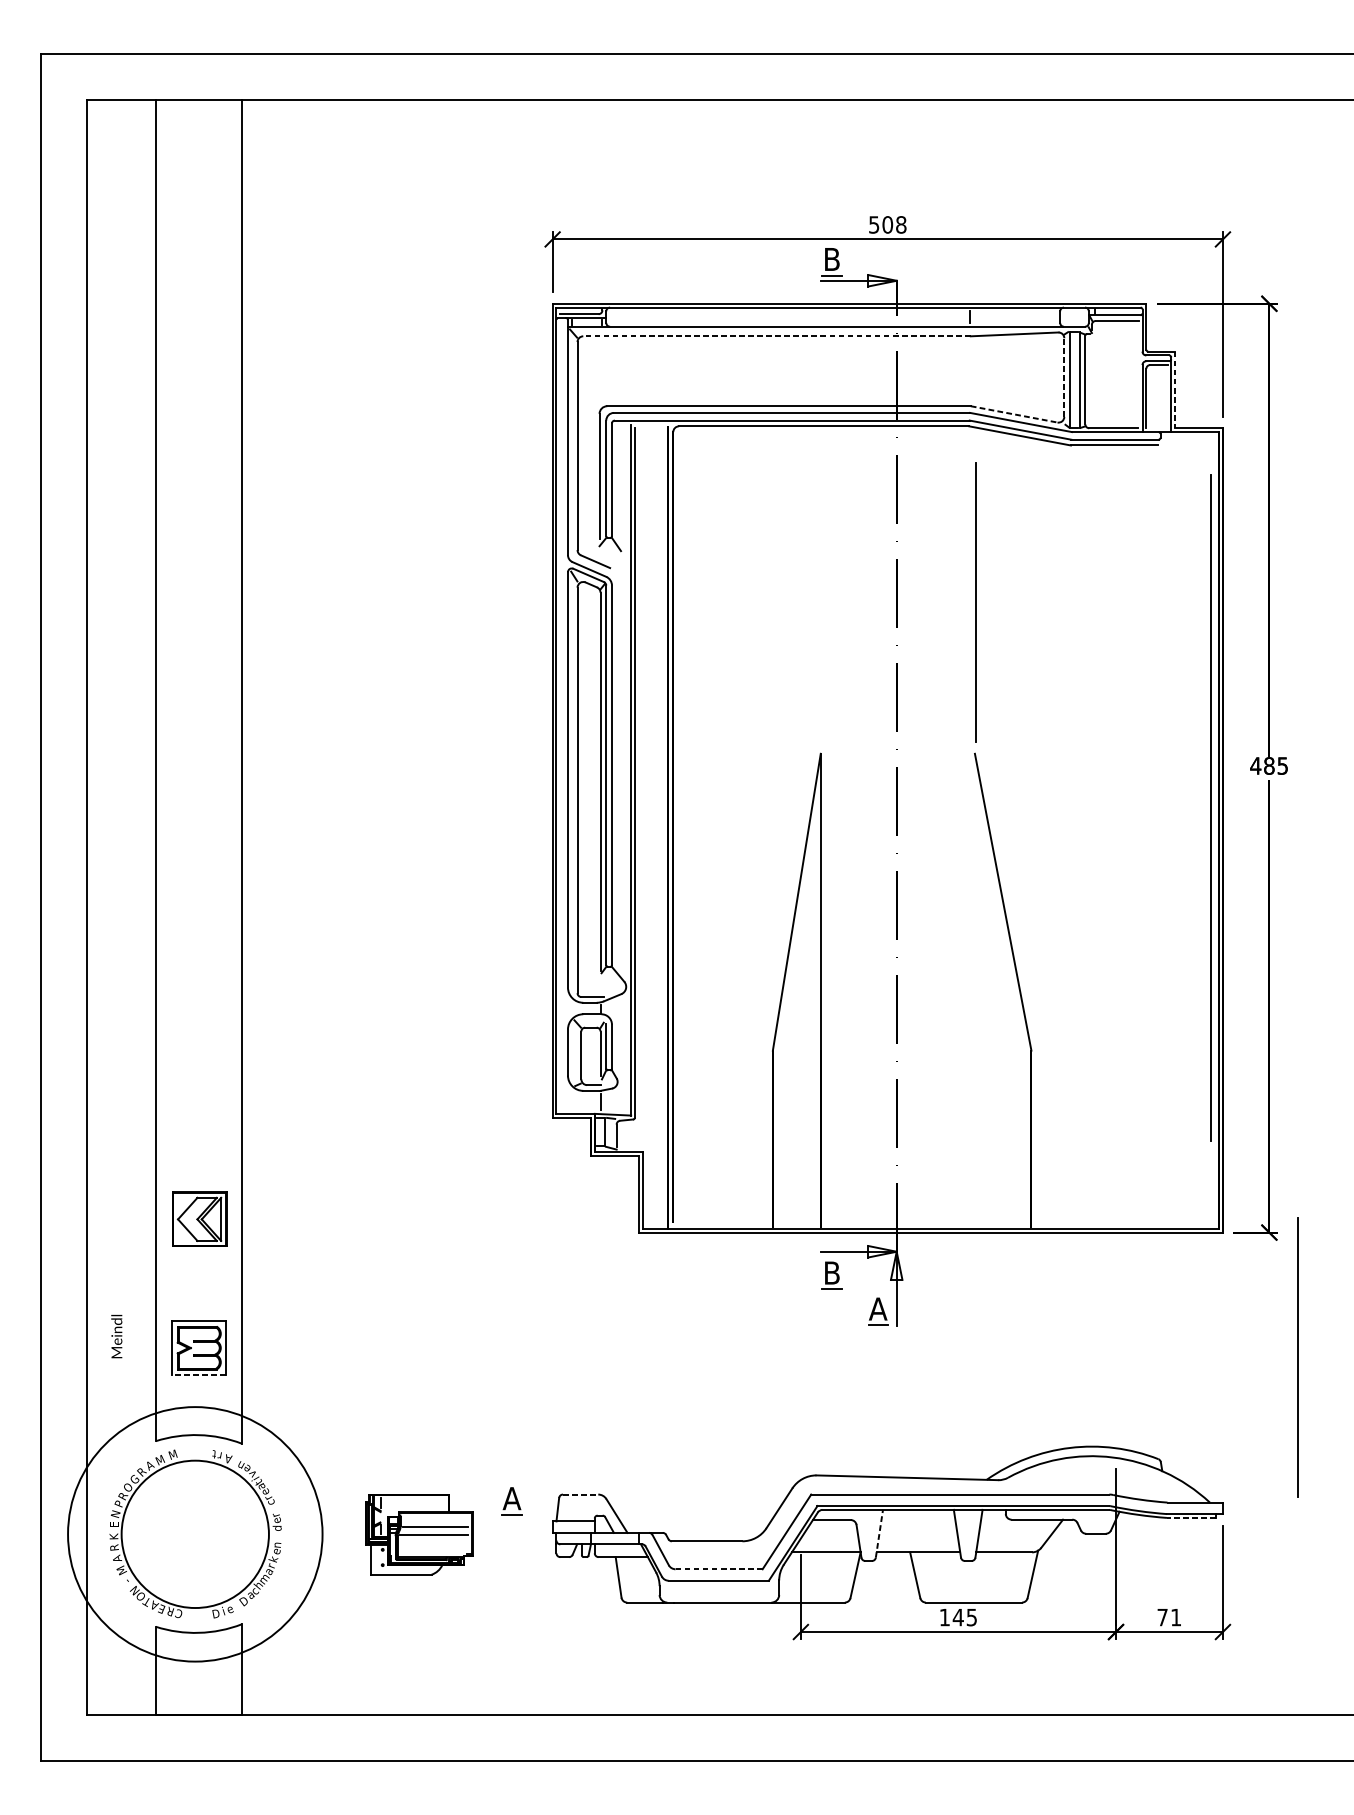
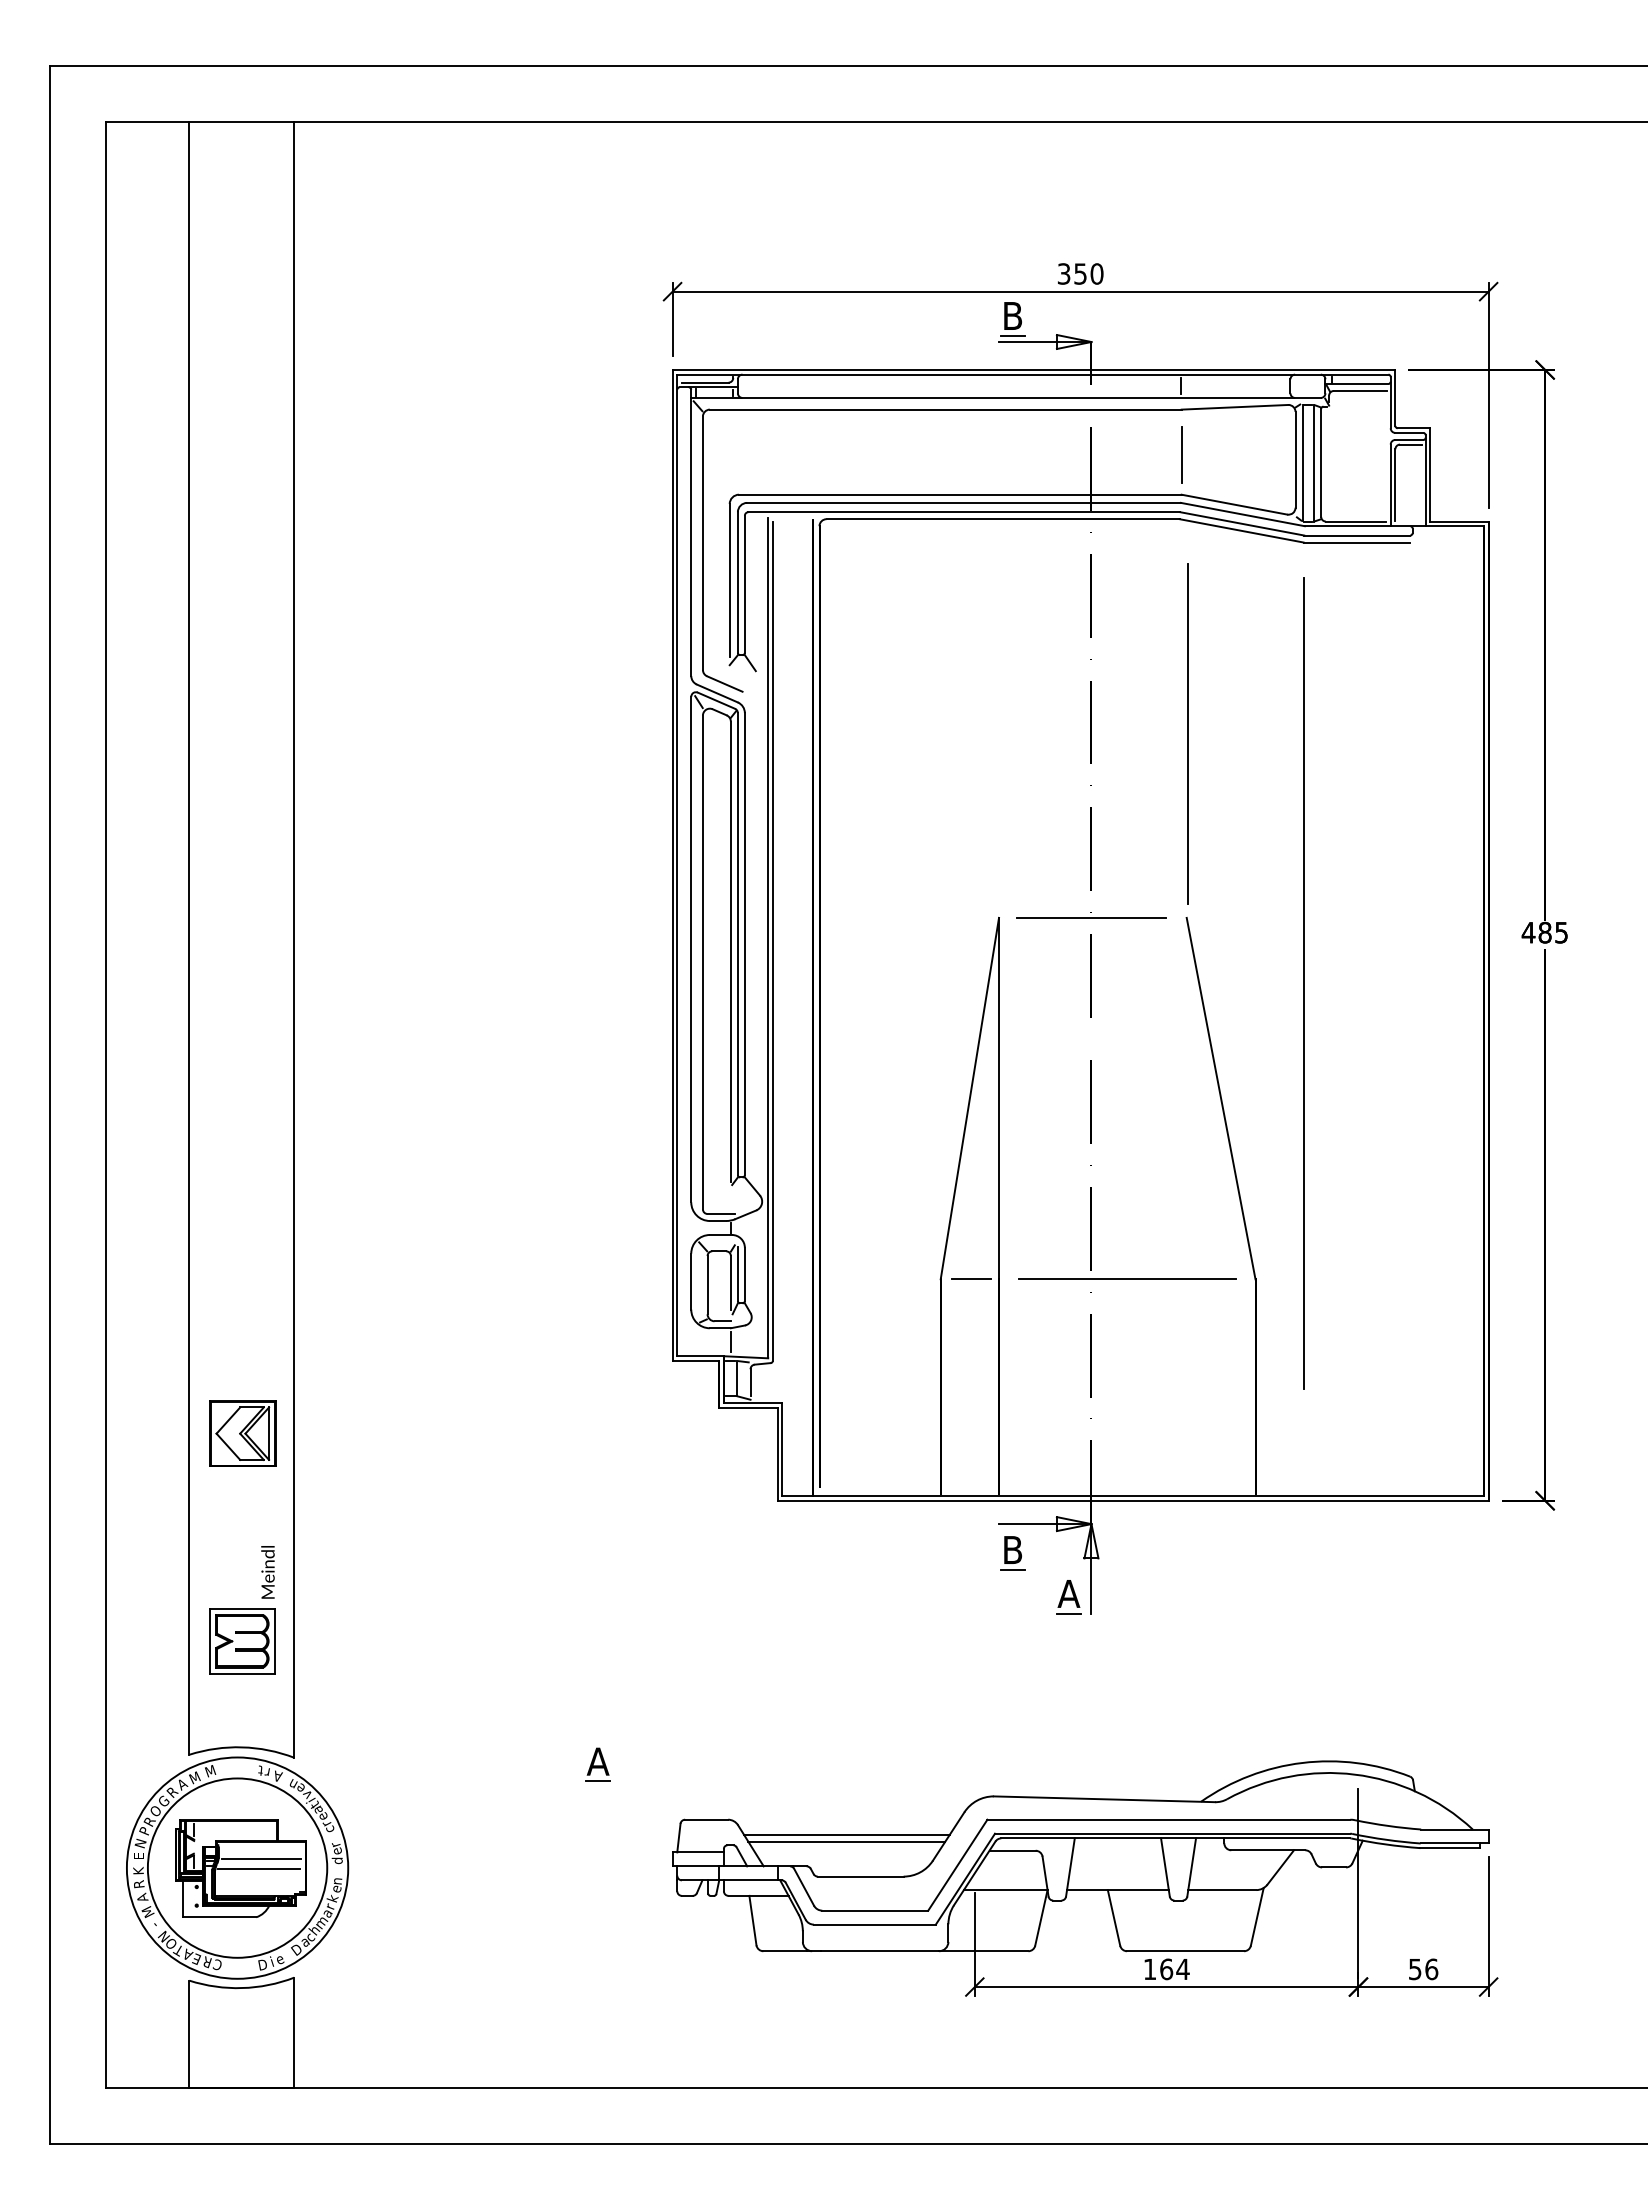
text: (887, 224) -> (1080, 273), 508 -> 350
line: (776, 336) -> (945, 409), dashed -> solid
line: (970, 373) -> (1181, 454), added
line: (1064, 377) -> (1295, 459), dashed -> solid
line: (1175, 389) -> (1430, 474), dashed -> solid
line: (1014, 414) -> (1234, 504), dashed -> solid
line: (896, 753) -> (1091, 917), added
line: (1210, 807) -> (1303, 983), moved
line: (798, 1050) -> (971, 1279), added
line: (926, 1050) -> (1127, 1279), added
part: (199, 1219) -> (242, 1433), moved
text: (116, 1336) -> (267, 1572), moved
line: (1297, 1357) -> (1579, 1652), removed
line: (199, 1375) -> (242, 1674), dashed -> solid
line: (580, 1494) -> (706, 1819), dashed -> solid
part: (511, 1500) -> (597, 1764), moved
line: (695, 1506) -> (846, 1834), added
line: (695, 1512) -> (846, 1841), added
line: (1191, 1518) -> (1450, 1848), dashed -> solid
line: (879, 1532) -> (1070, 1866), dashed -> solid
circle: (195, 1533) -> (237, 1867), size x0.71
part: (418, 1534) -> (240, 1868), moved
line: (719, 1569) -> (875, 1910), dashed -> solid
text: (964, 1617) -> (1174, 1969), 145 -> 164
text: (1169, 1617) -> (1423, 1969), 71 -> 56

